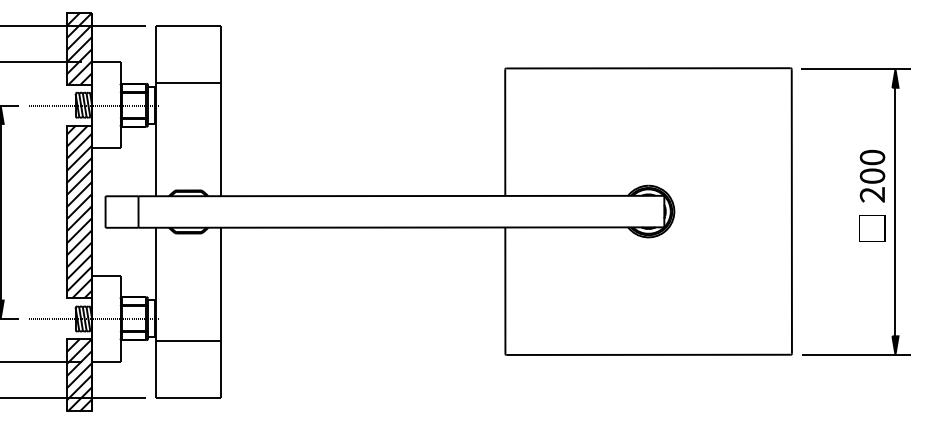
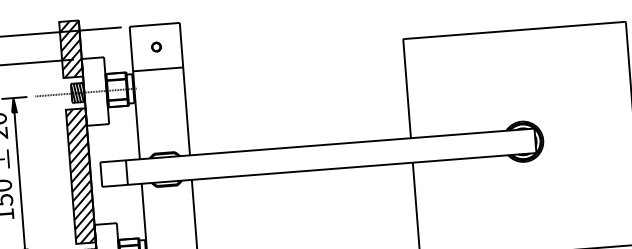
part: (188, 53) -> (156, 46), added

